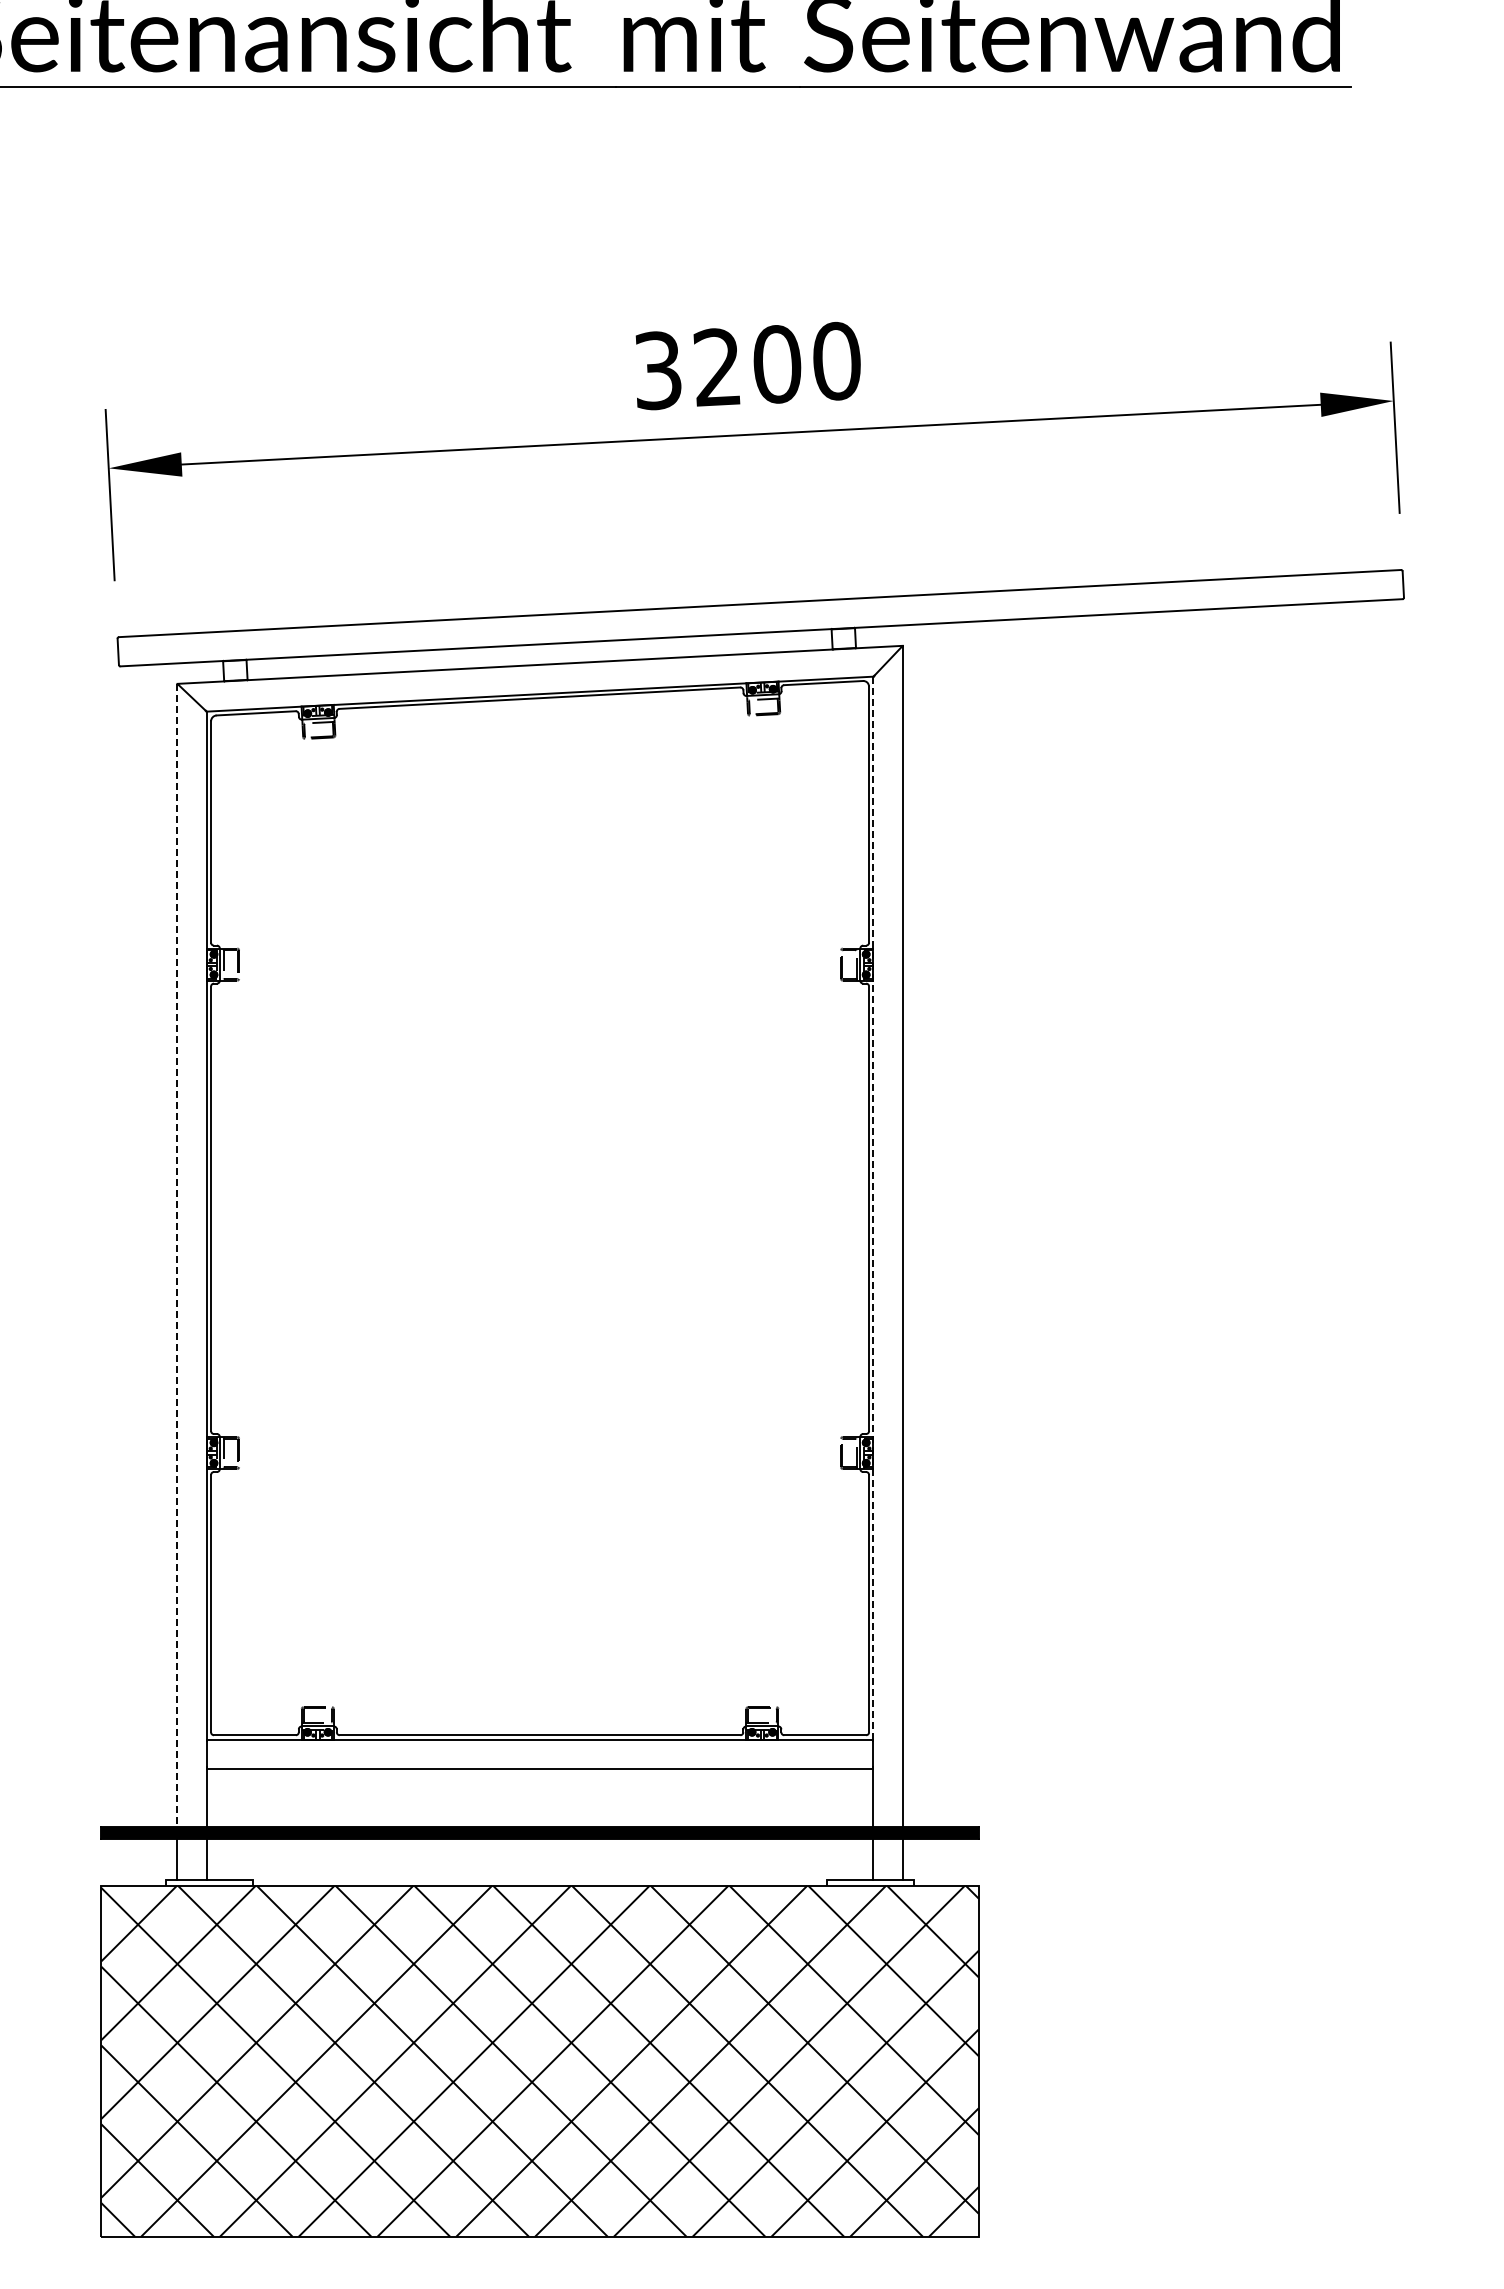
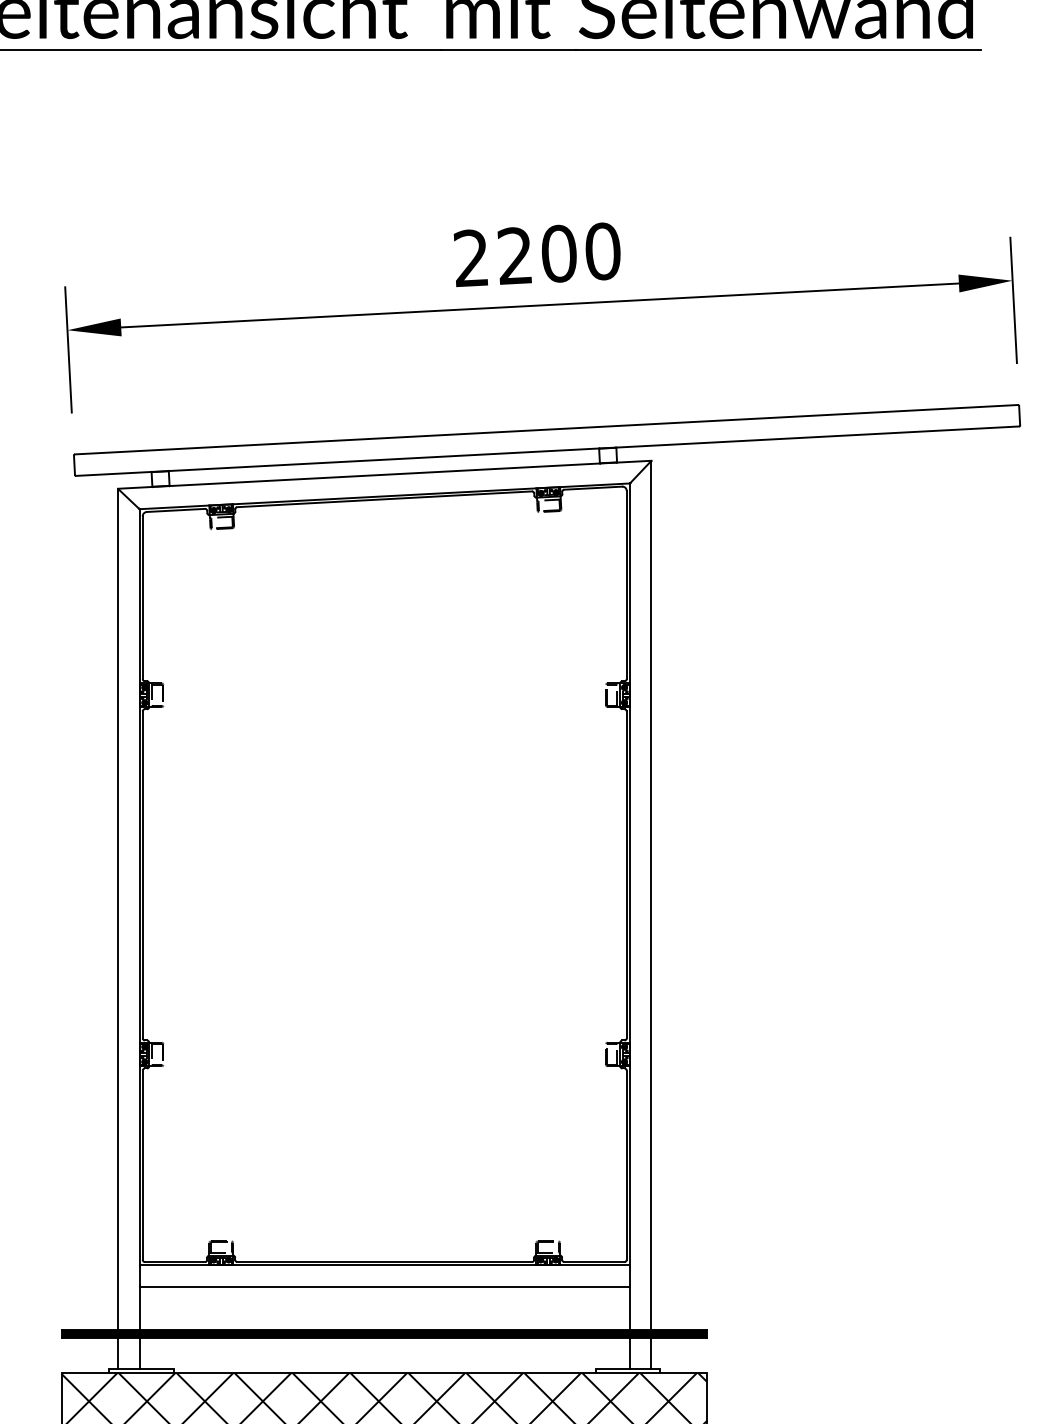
text: (657, 370) -> (471, 258), 3200 -> 2200
line: (873, 1207) -> (629, 873), dashed -> solid
line: (177, 1255) -> (118, 909), dashed -> solid

